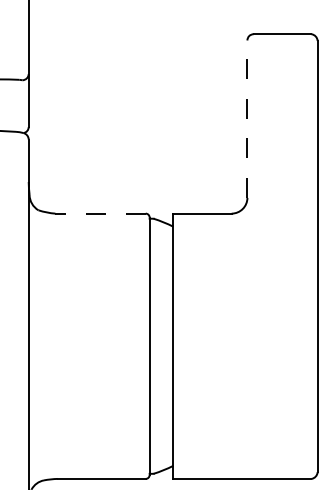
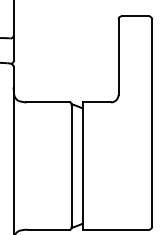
line: (247, 119) -> (118, 57), dashed -> solid
line: (101, 213) -> (48, 102), dashed -> solid

